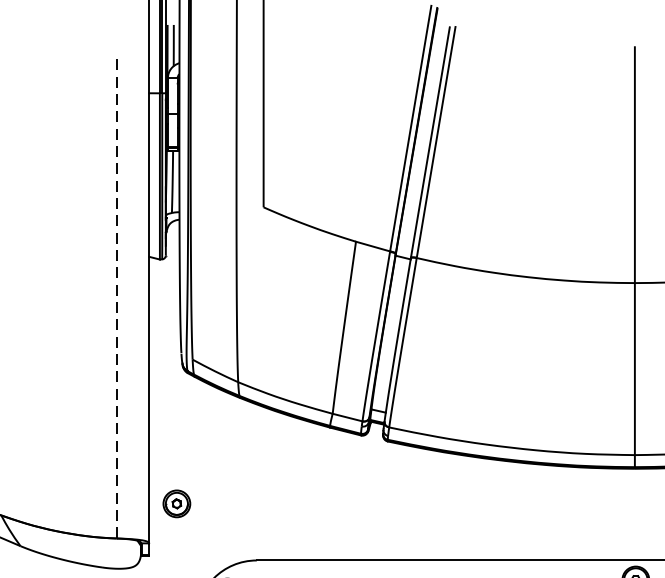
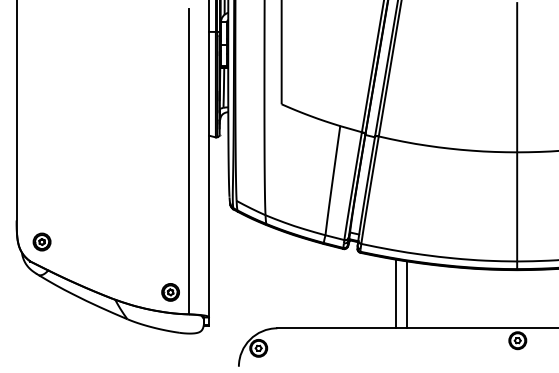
line: (116, 297) -> (188, 161), dashed -> solid
part: (176, 504) -> (170, 292), moved
line: (443, 505) -> (395, 293), added
line: (460, 507) -> (406, 294), added

